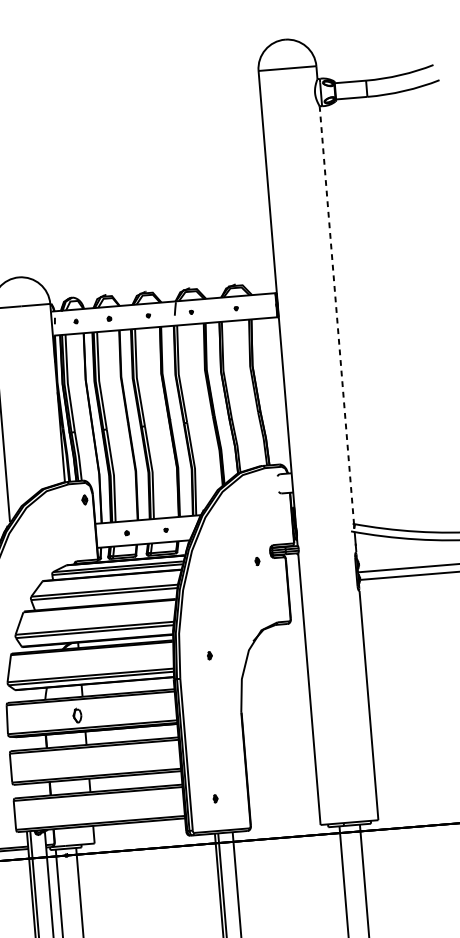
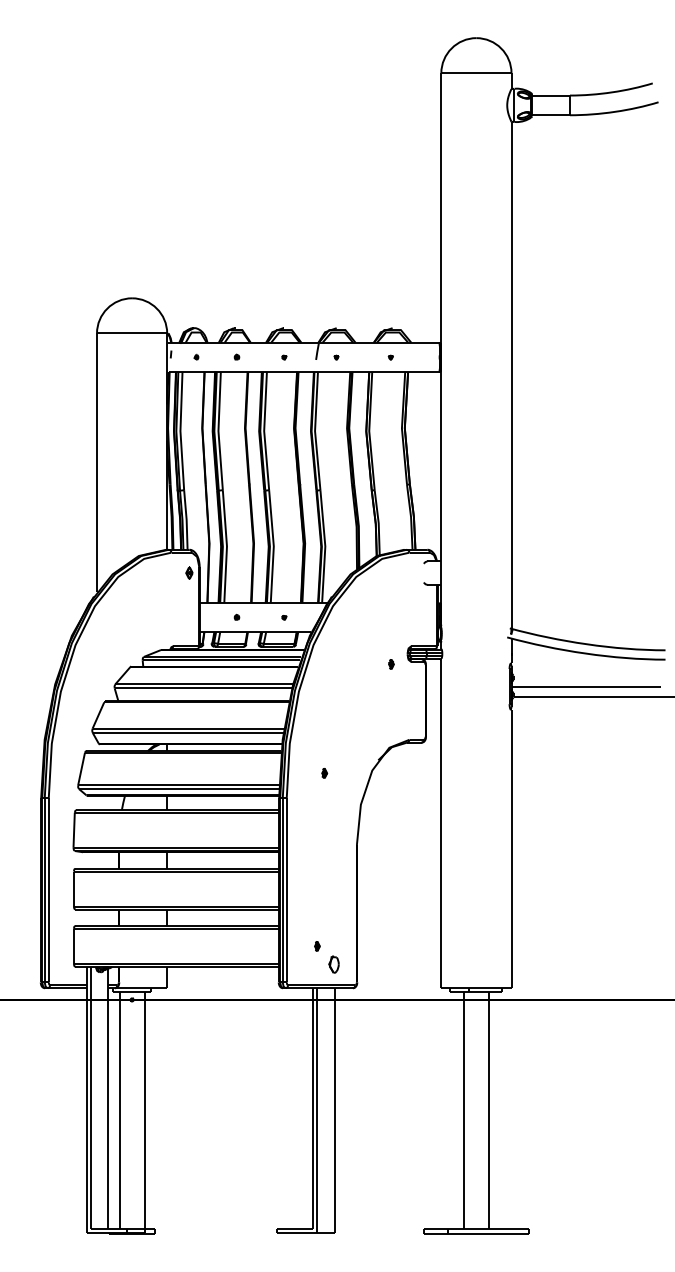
line: (336, 315) -> (511, 375), dashed -> solid
part: (76, 715) -> (333, 964), moved

